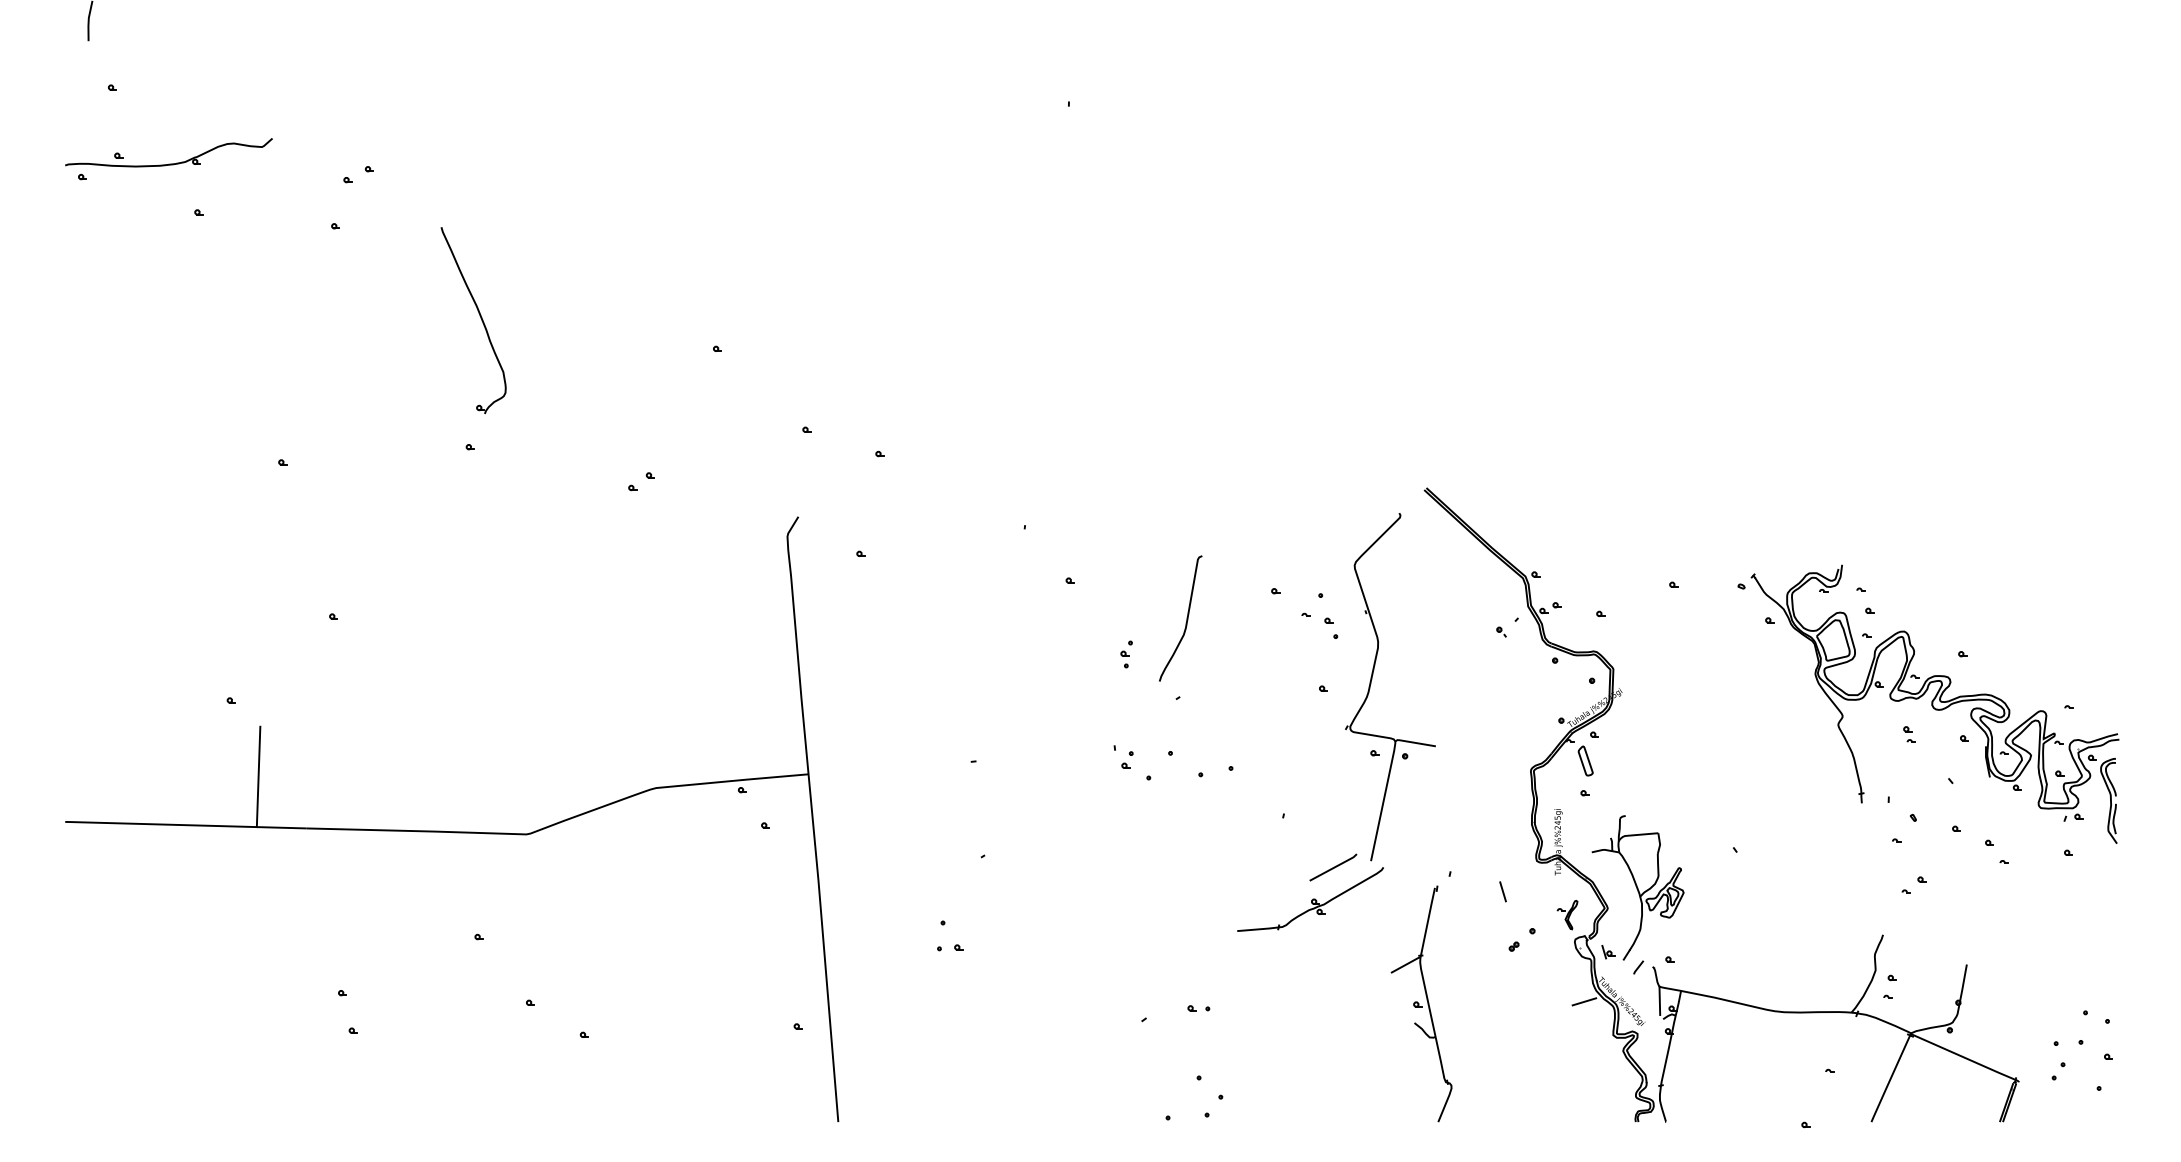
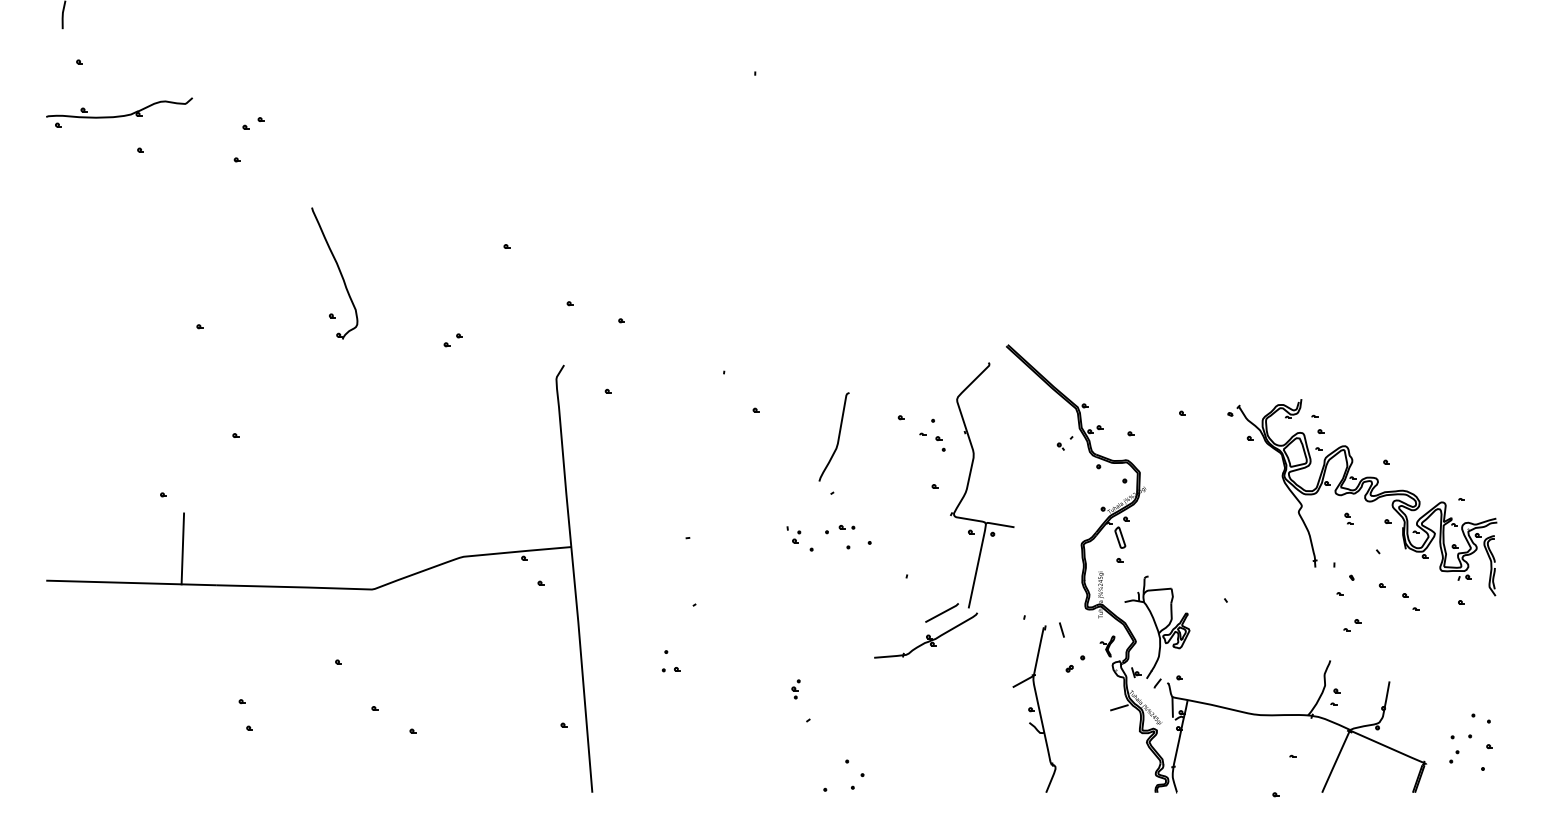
part: (473, 320) -> (334, 273), moved
part: (1125, 654) -> (795, 689), moved
part: (1421, 1002) -> (1034, 708), moved
part: (1198, 1008) -> (846, 527), moved

